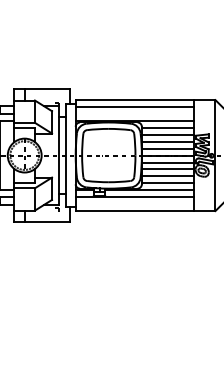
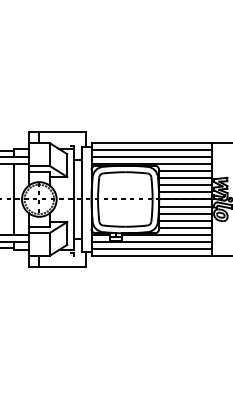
line: (134, 113) -> (151, 156), added
line: (134, 204) -> (151, 249), added

